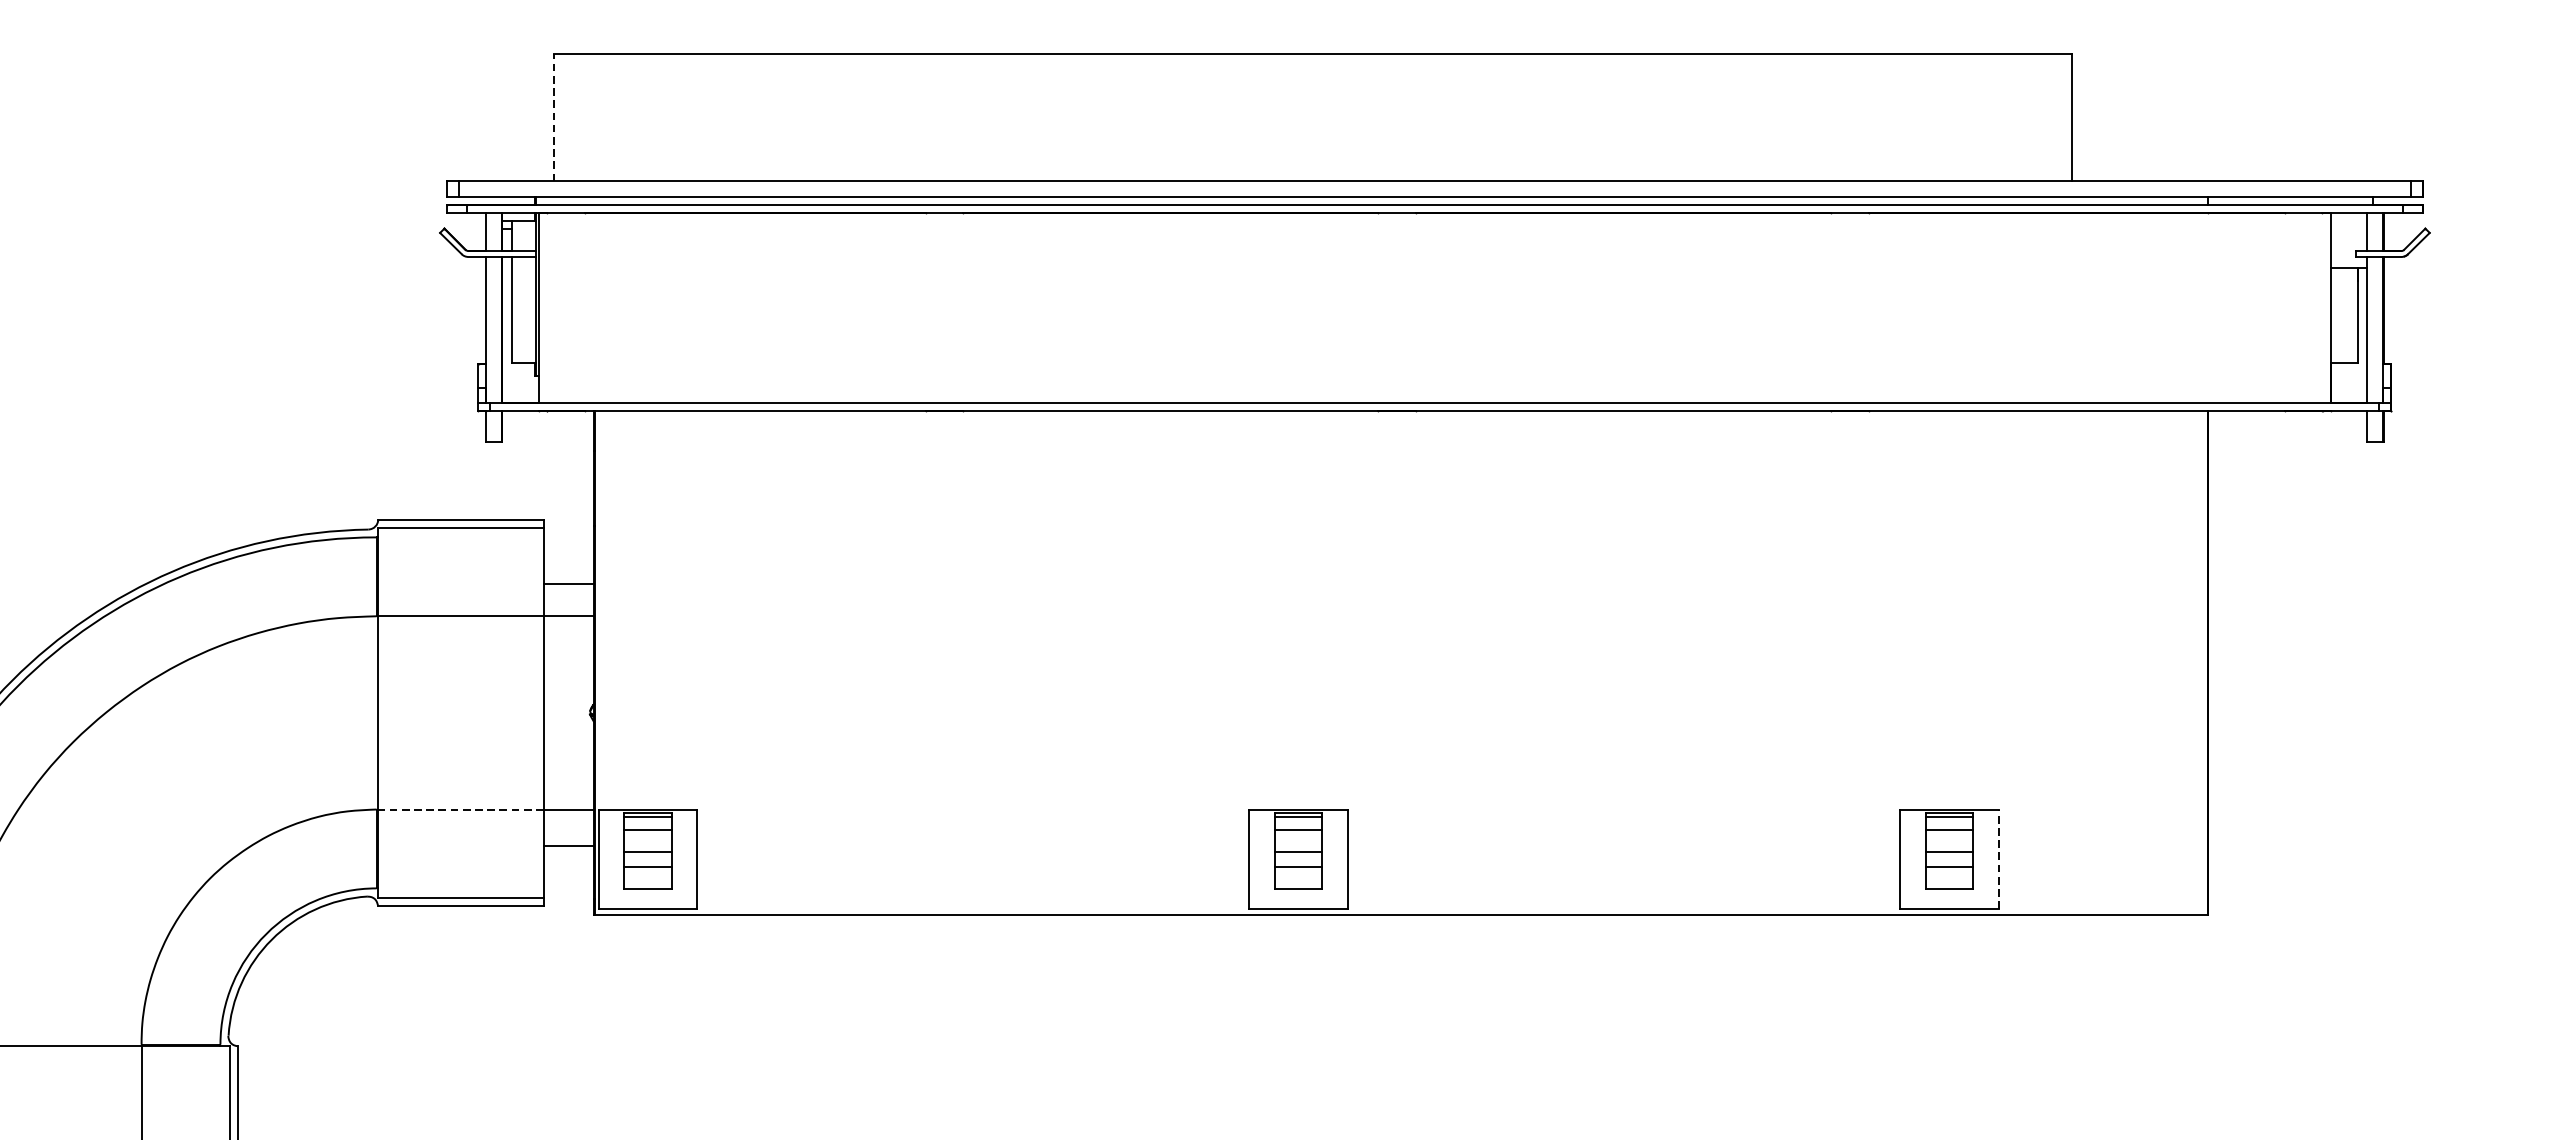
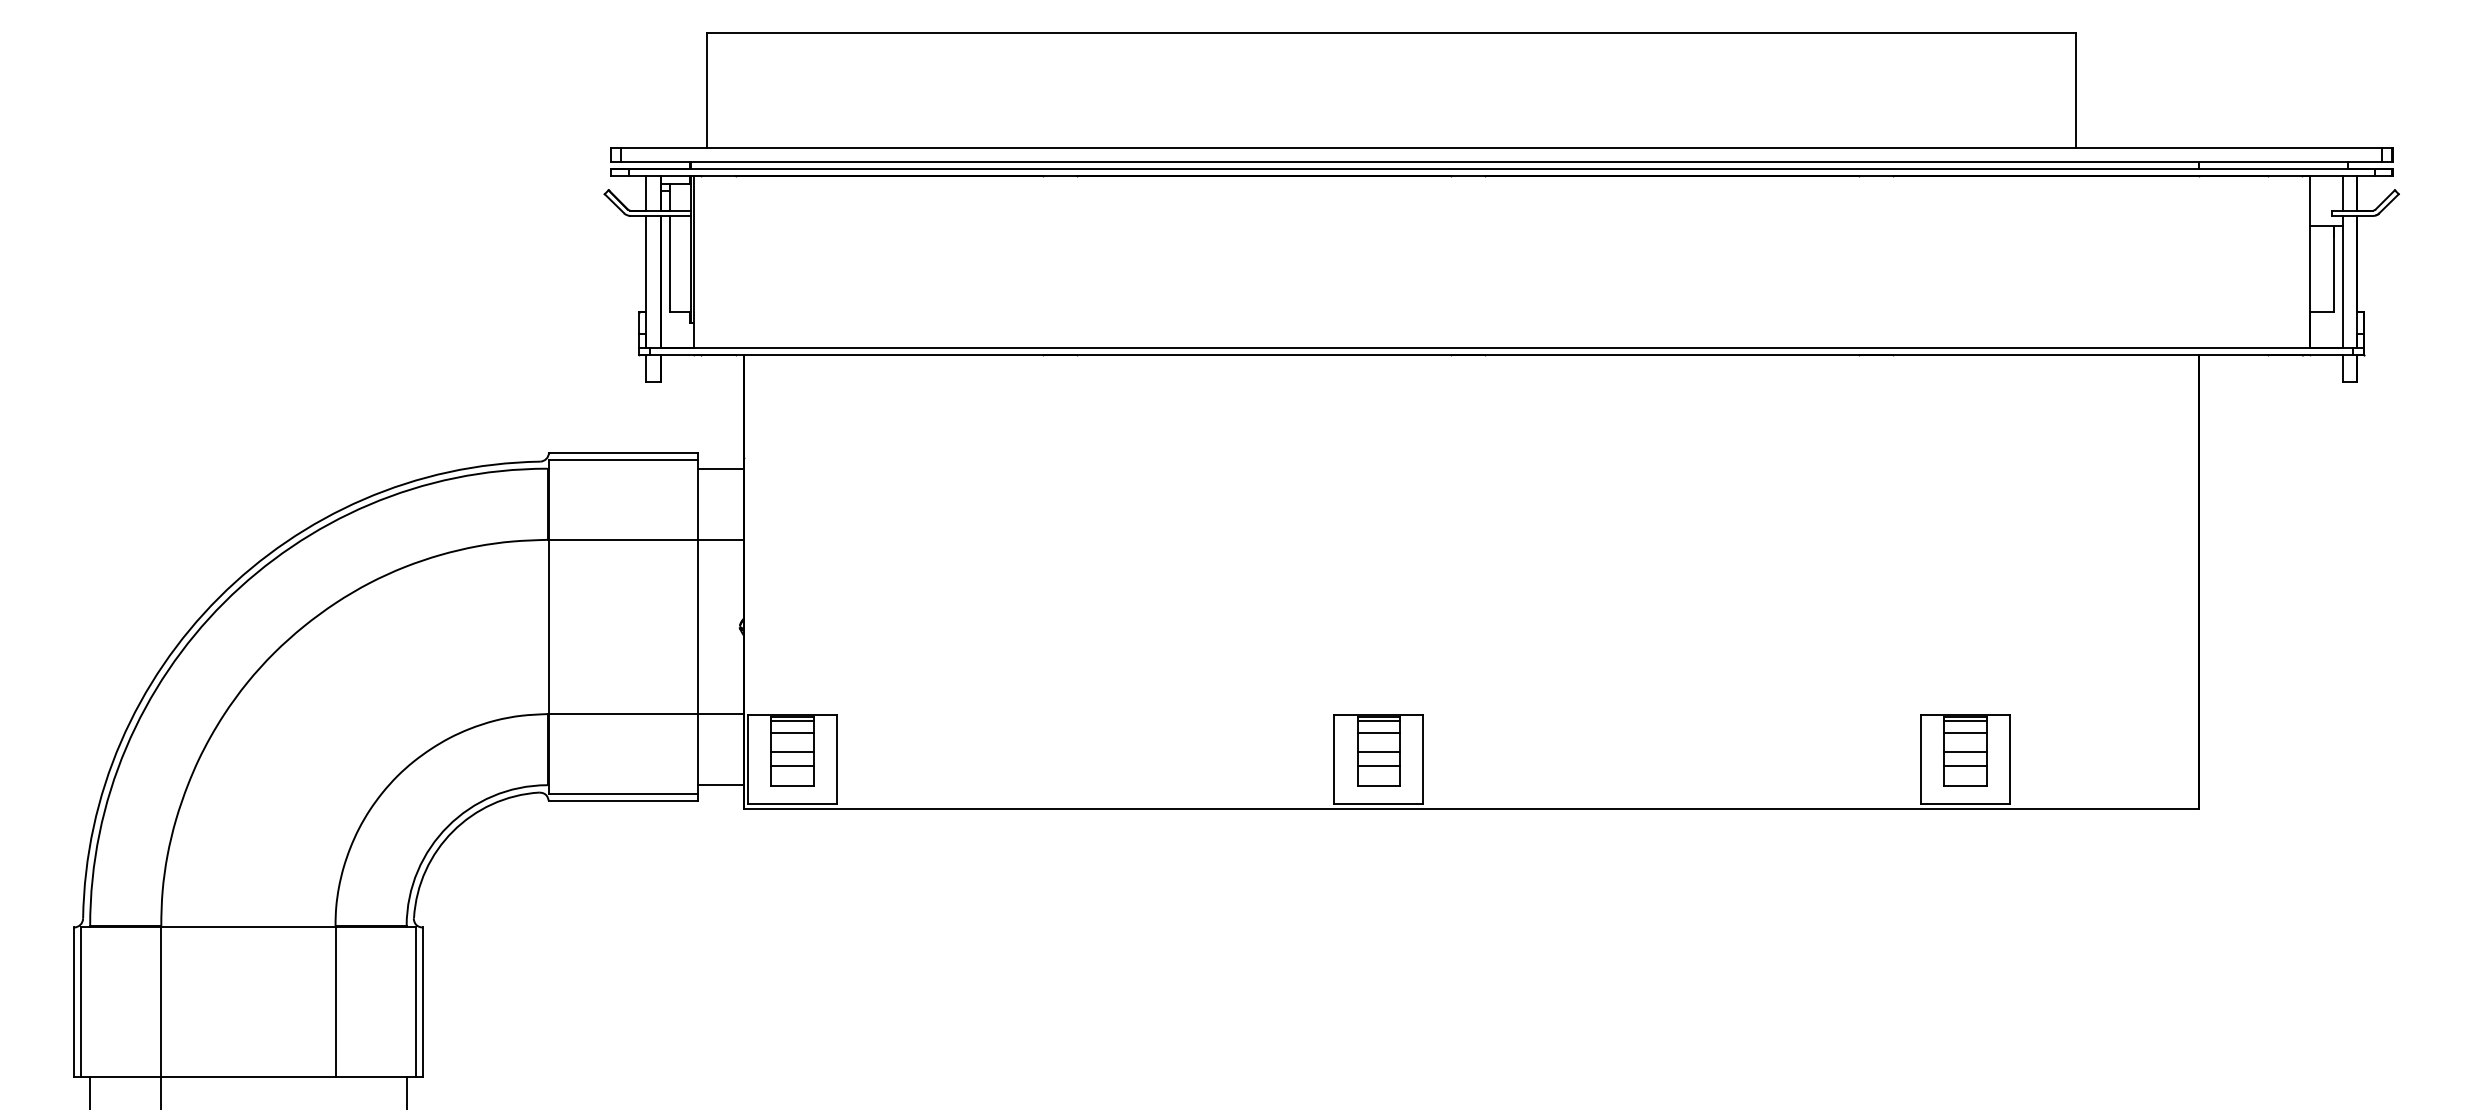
line: (554, 116) -> (707, 89), dashed -> solid
line: (568, 583) -> (720, 468), moved
line: (460, 809) -> (623, 714), dashed -> solid
line: (568, 846) -> (720, 785), moved
line: (1999, 858) -> (2010, 758), dashed -> solid

